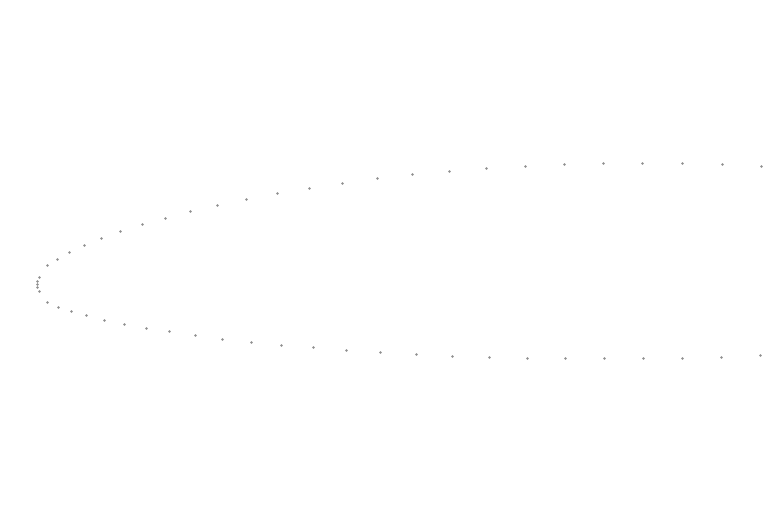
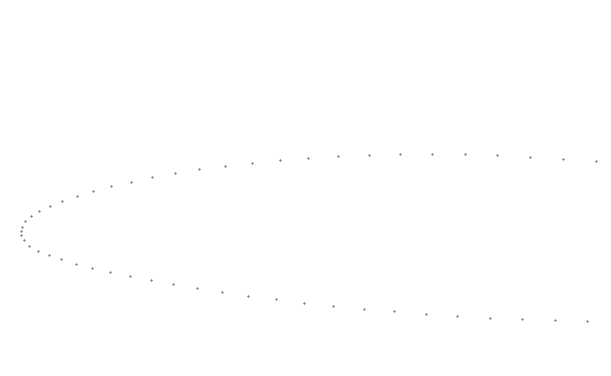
part: (38, 283) -> (23, 230), size x1.67

